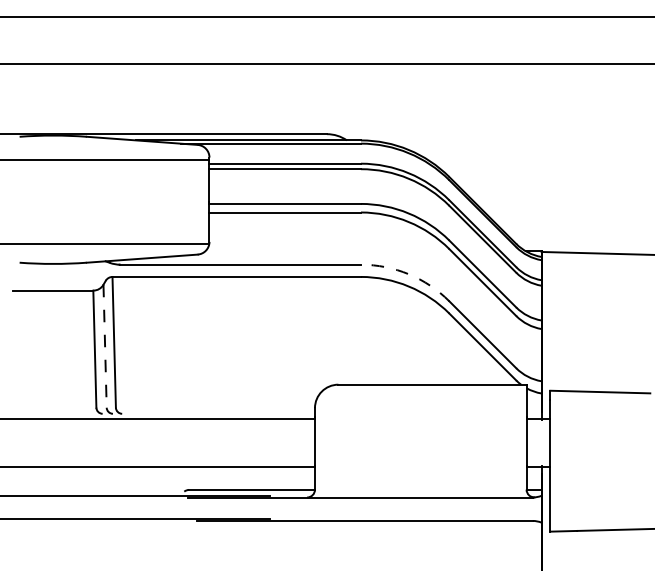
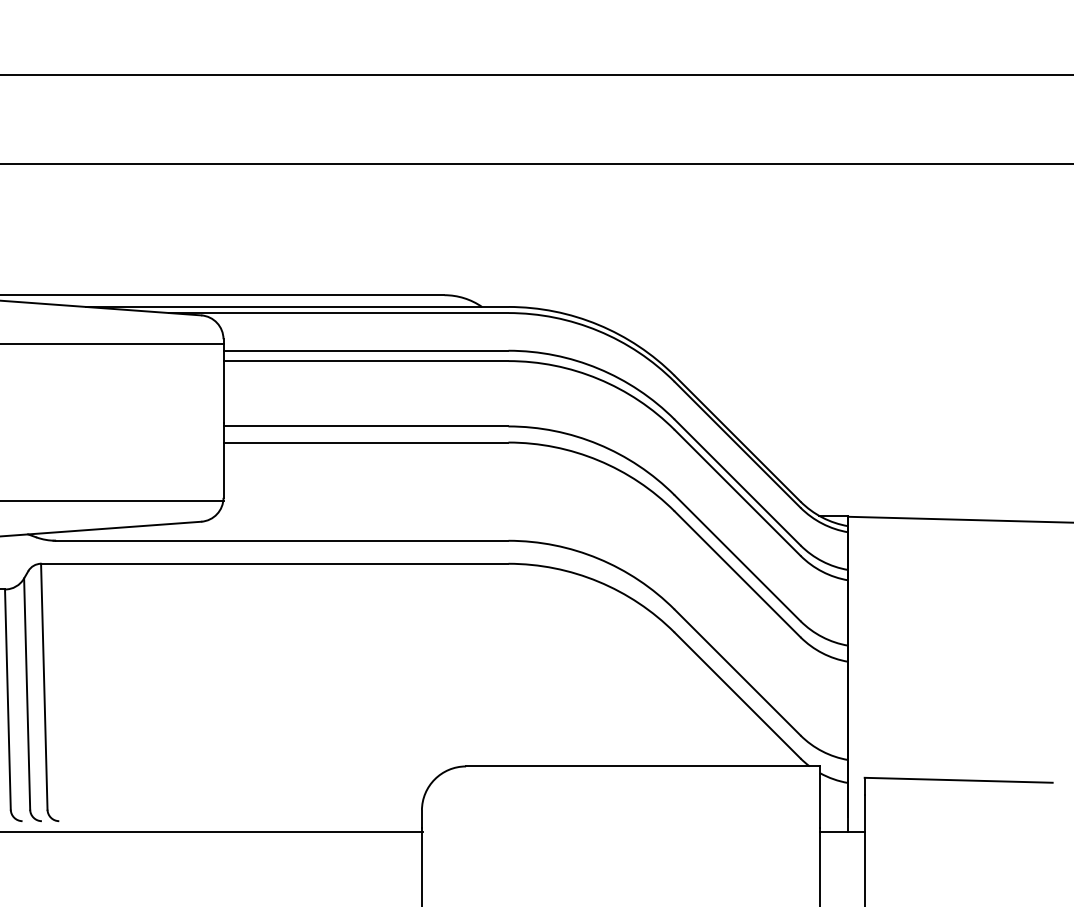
arc: (408, 274) -> (597, 559), dashed -> solid
line: (105, 346) -> (27, 694), dashed -> solid

